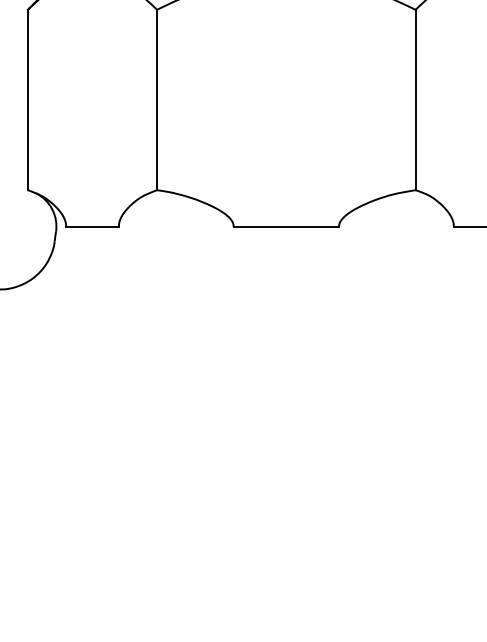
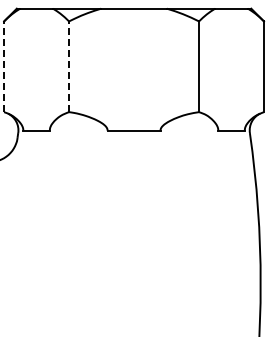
line: (28, 99) -> (4, 66), solid -> dashed
line: (157, 99) -> (69, 66), solid -> dashed

